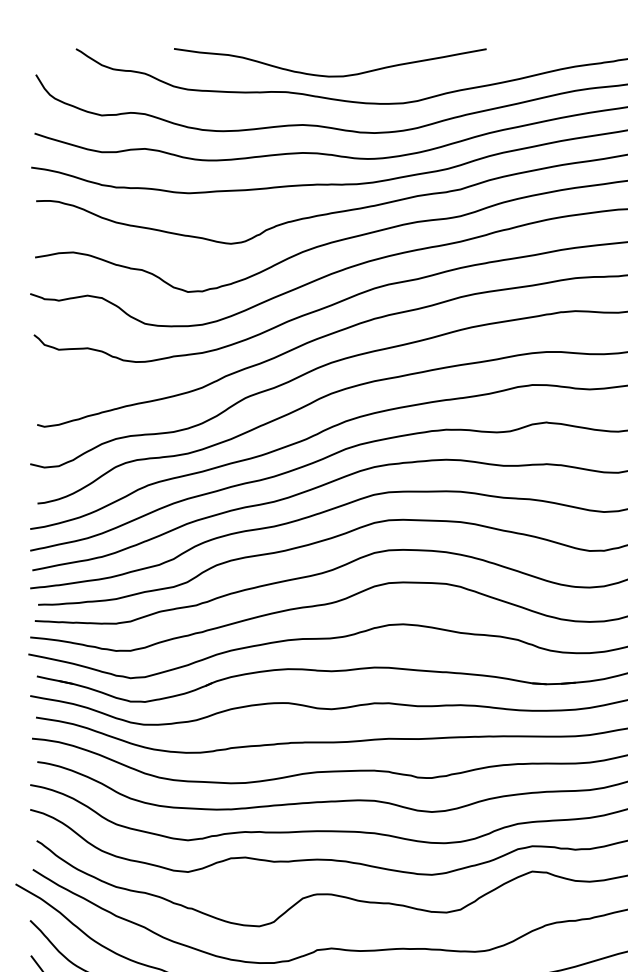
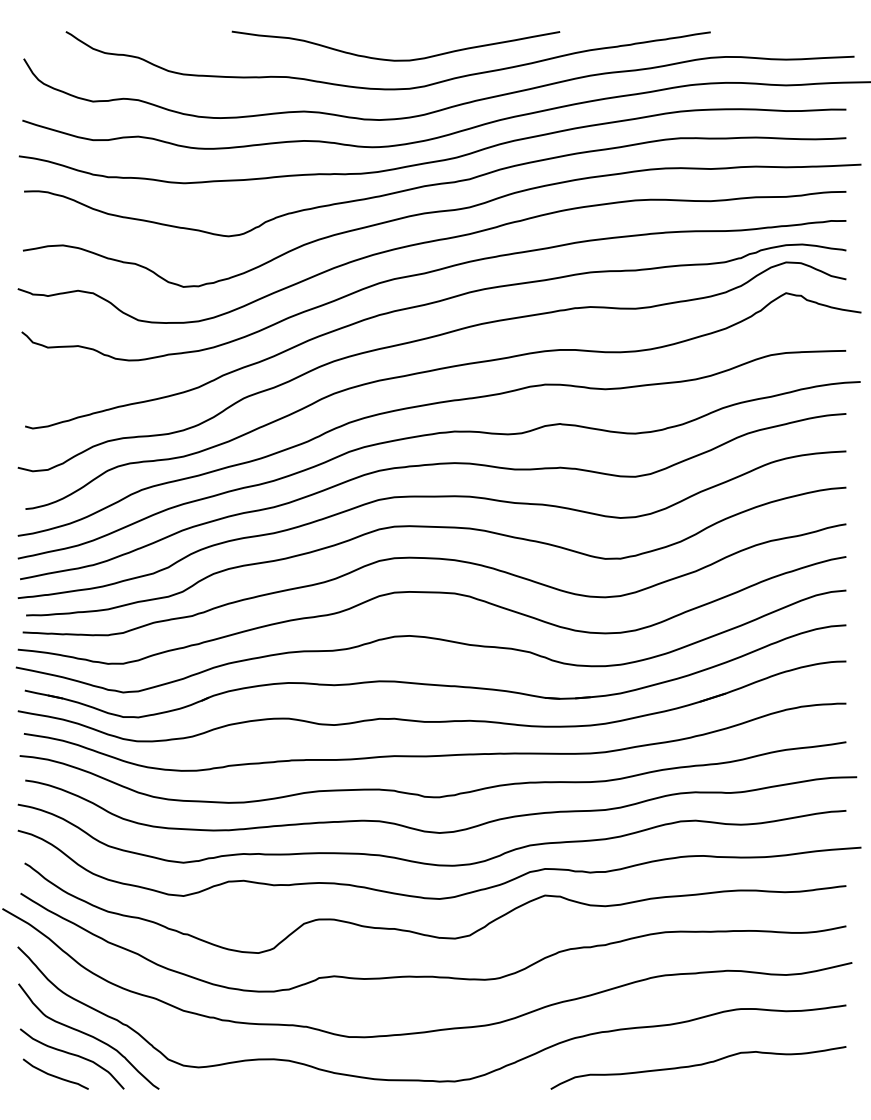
curve: (329, 75) -> (395, 59), moved

